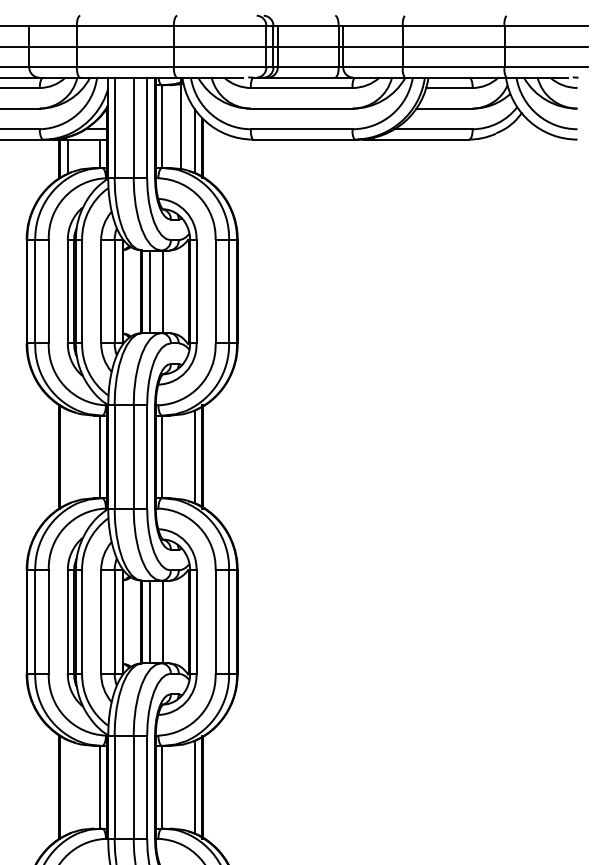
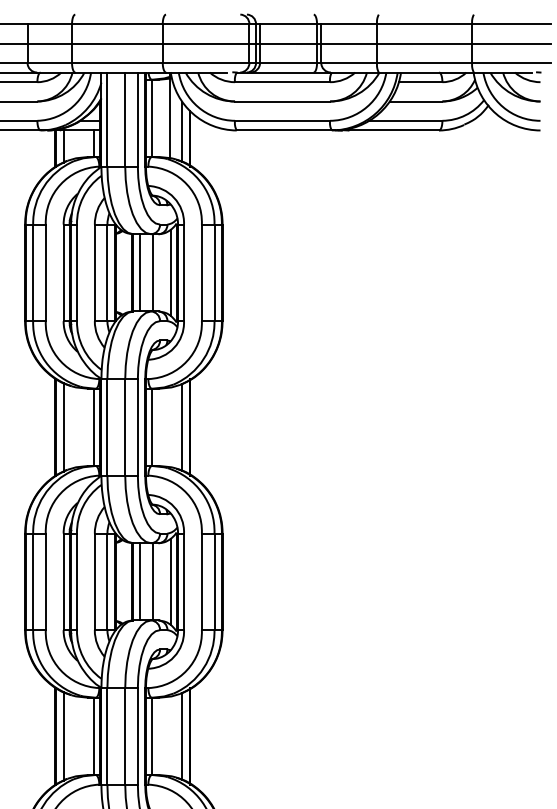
line: (182, 291) -> (170, 272), added
line: (67, 457) -> (63, 427), added
line: (182, 621) -> (170, 581), added
line: (67, 787) -> (63, 736), added

